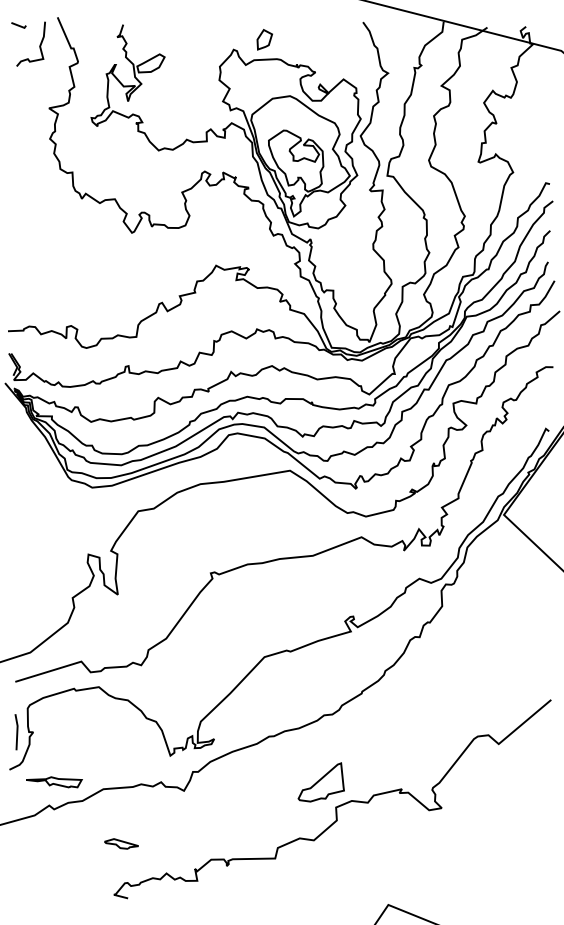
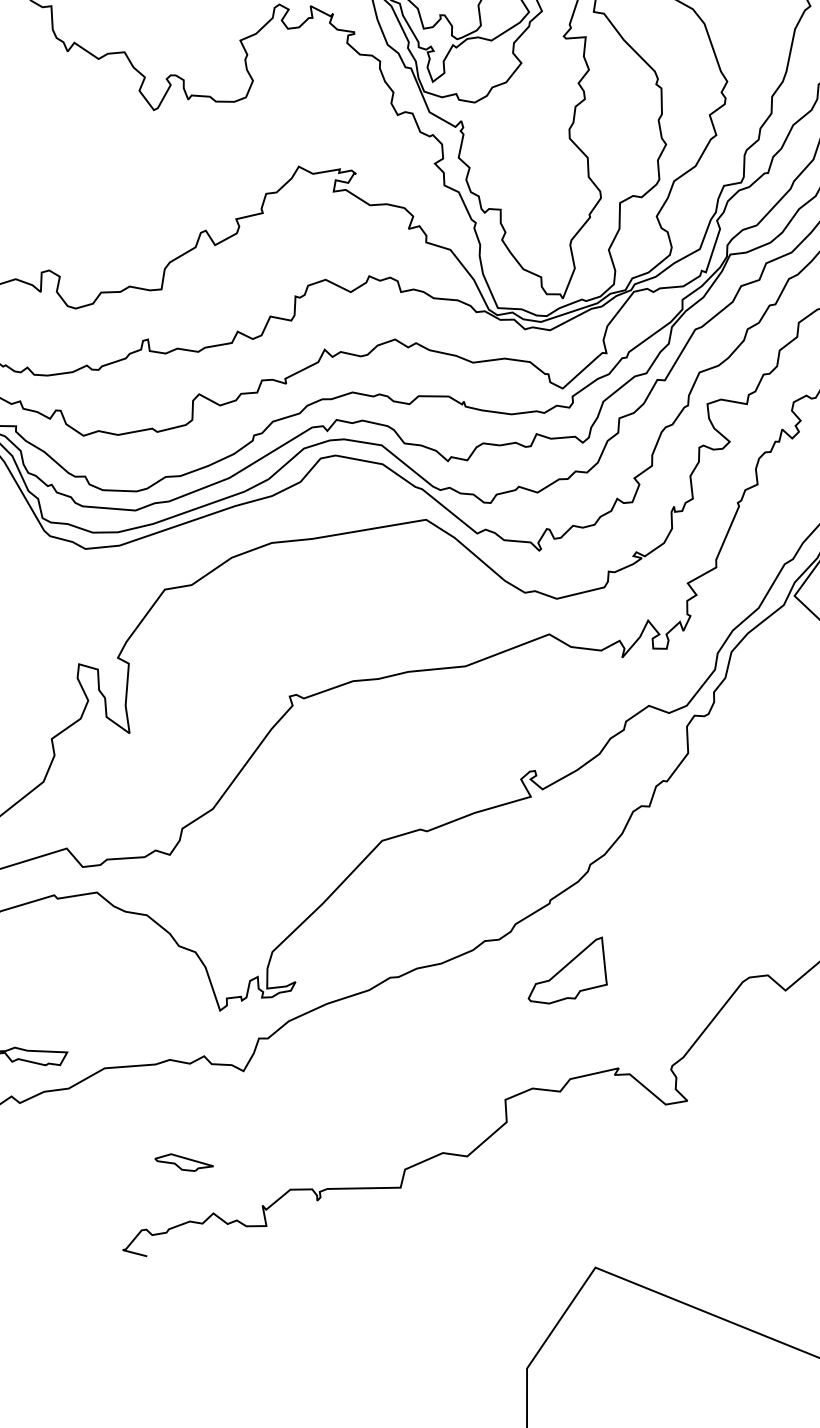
part: (320, 782) -> (566, 970), moved
part: (121, 843) -> (184, 1161), moved

